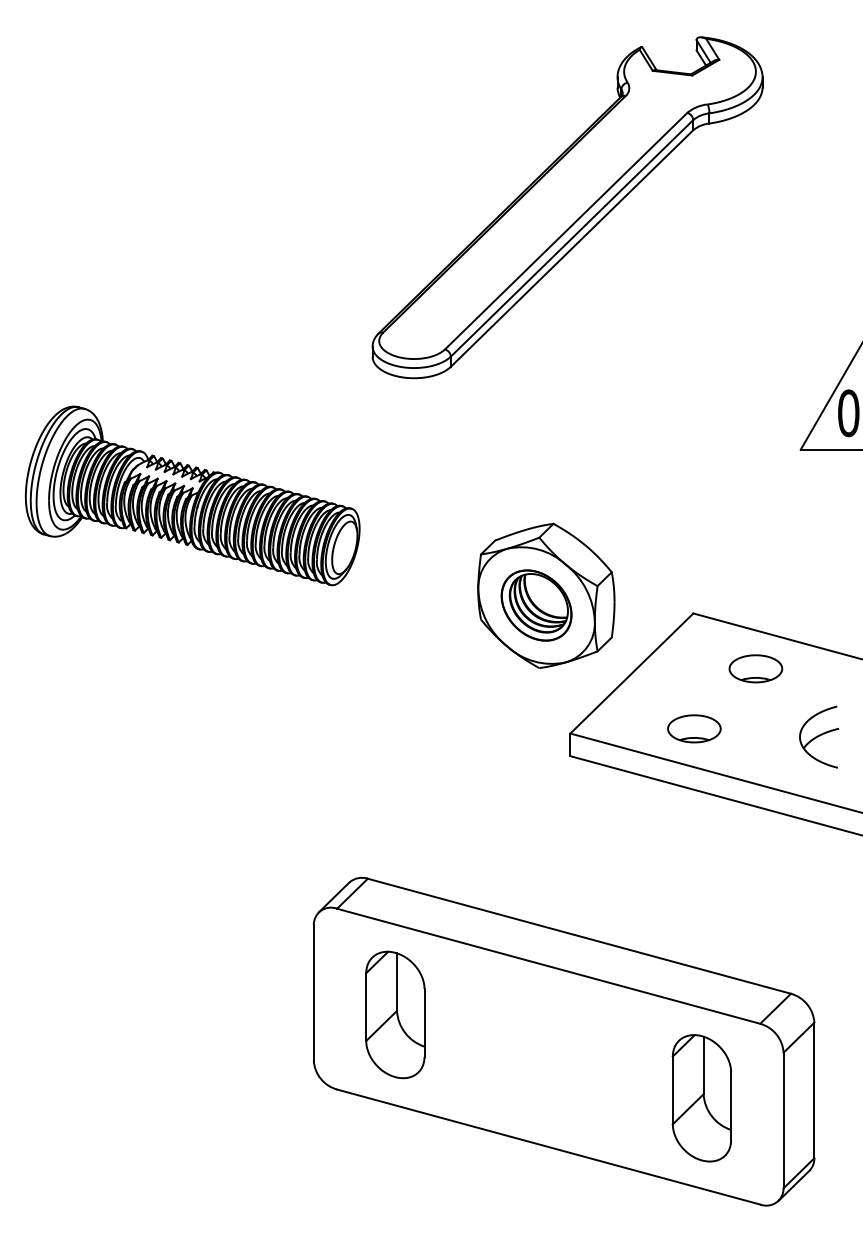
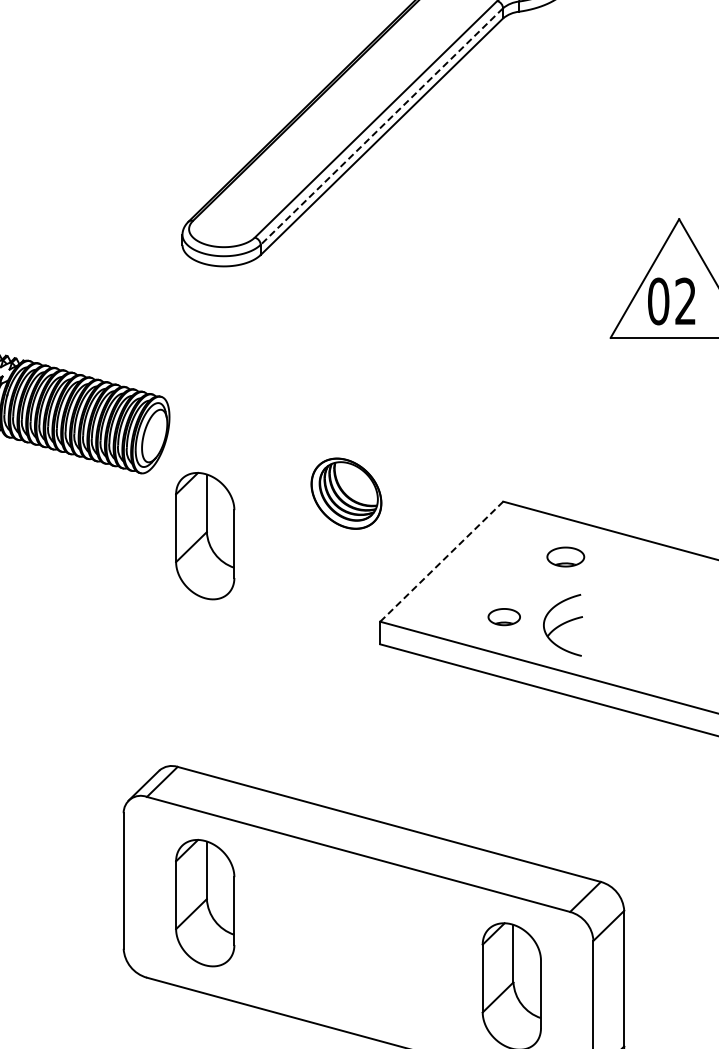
line: (571, 238) -> (381, 126), solid -> dashed
part: (546, 595) -> (356, 483), removed
part: (395, 647) -> (205, 535), added
part: (755, 668) -> (565, 556), size x0.7
line: (631, 673) -> (441, 561), solid -> dashed
part: (694, 728) -> (504, 616), size x0.6
part: (819, 736) -> (563, 624), moved

